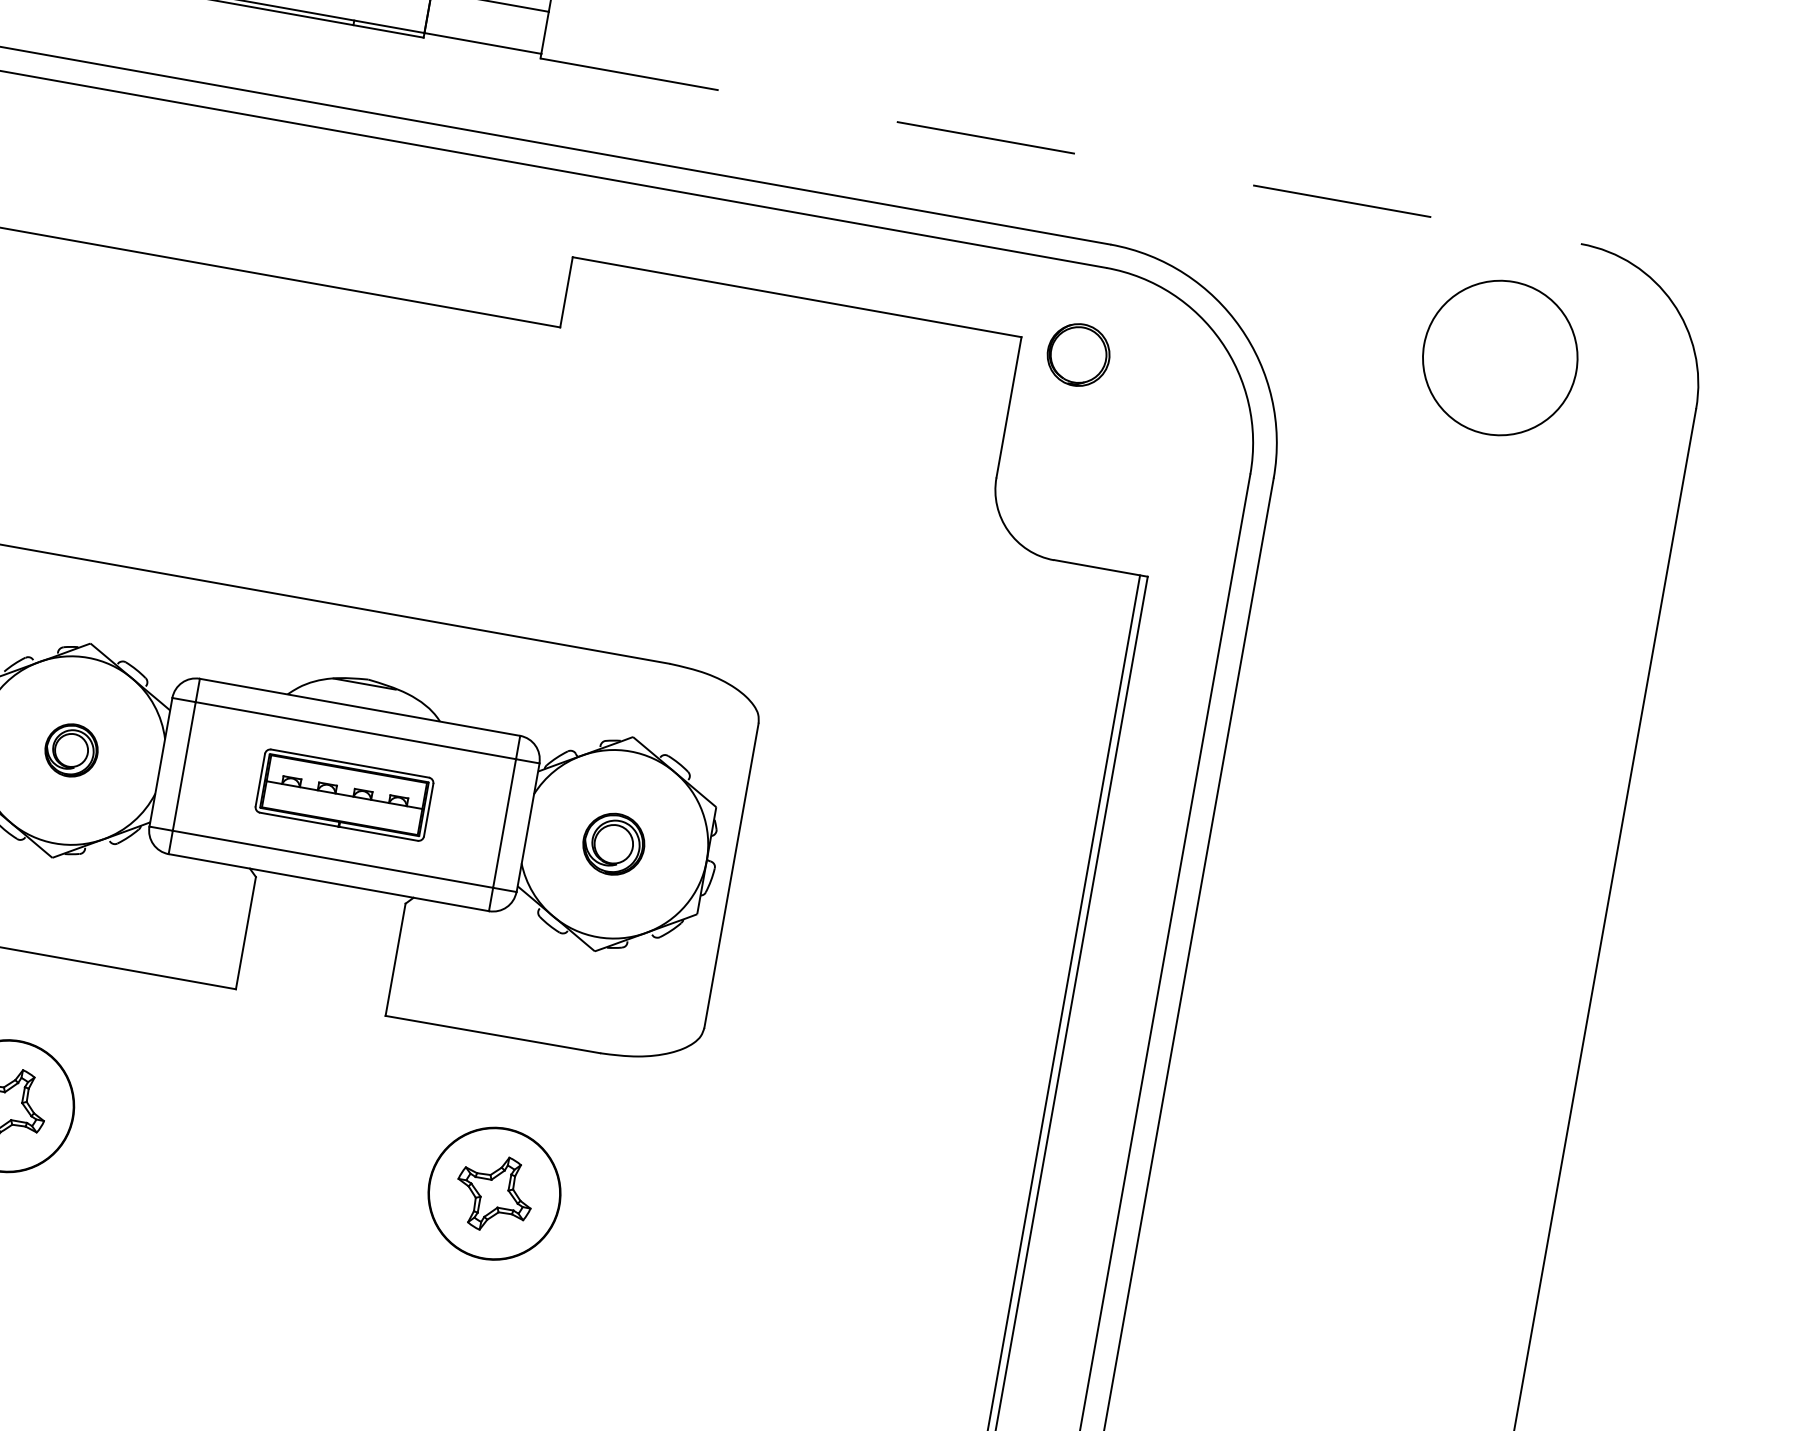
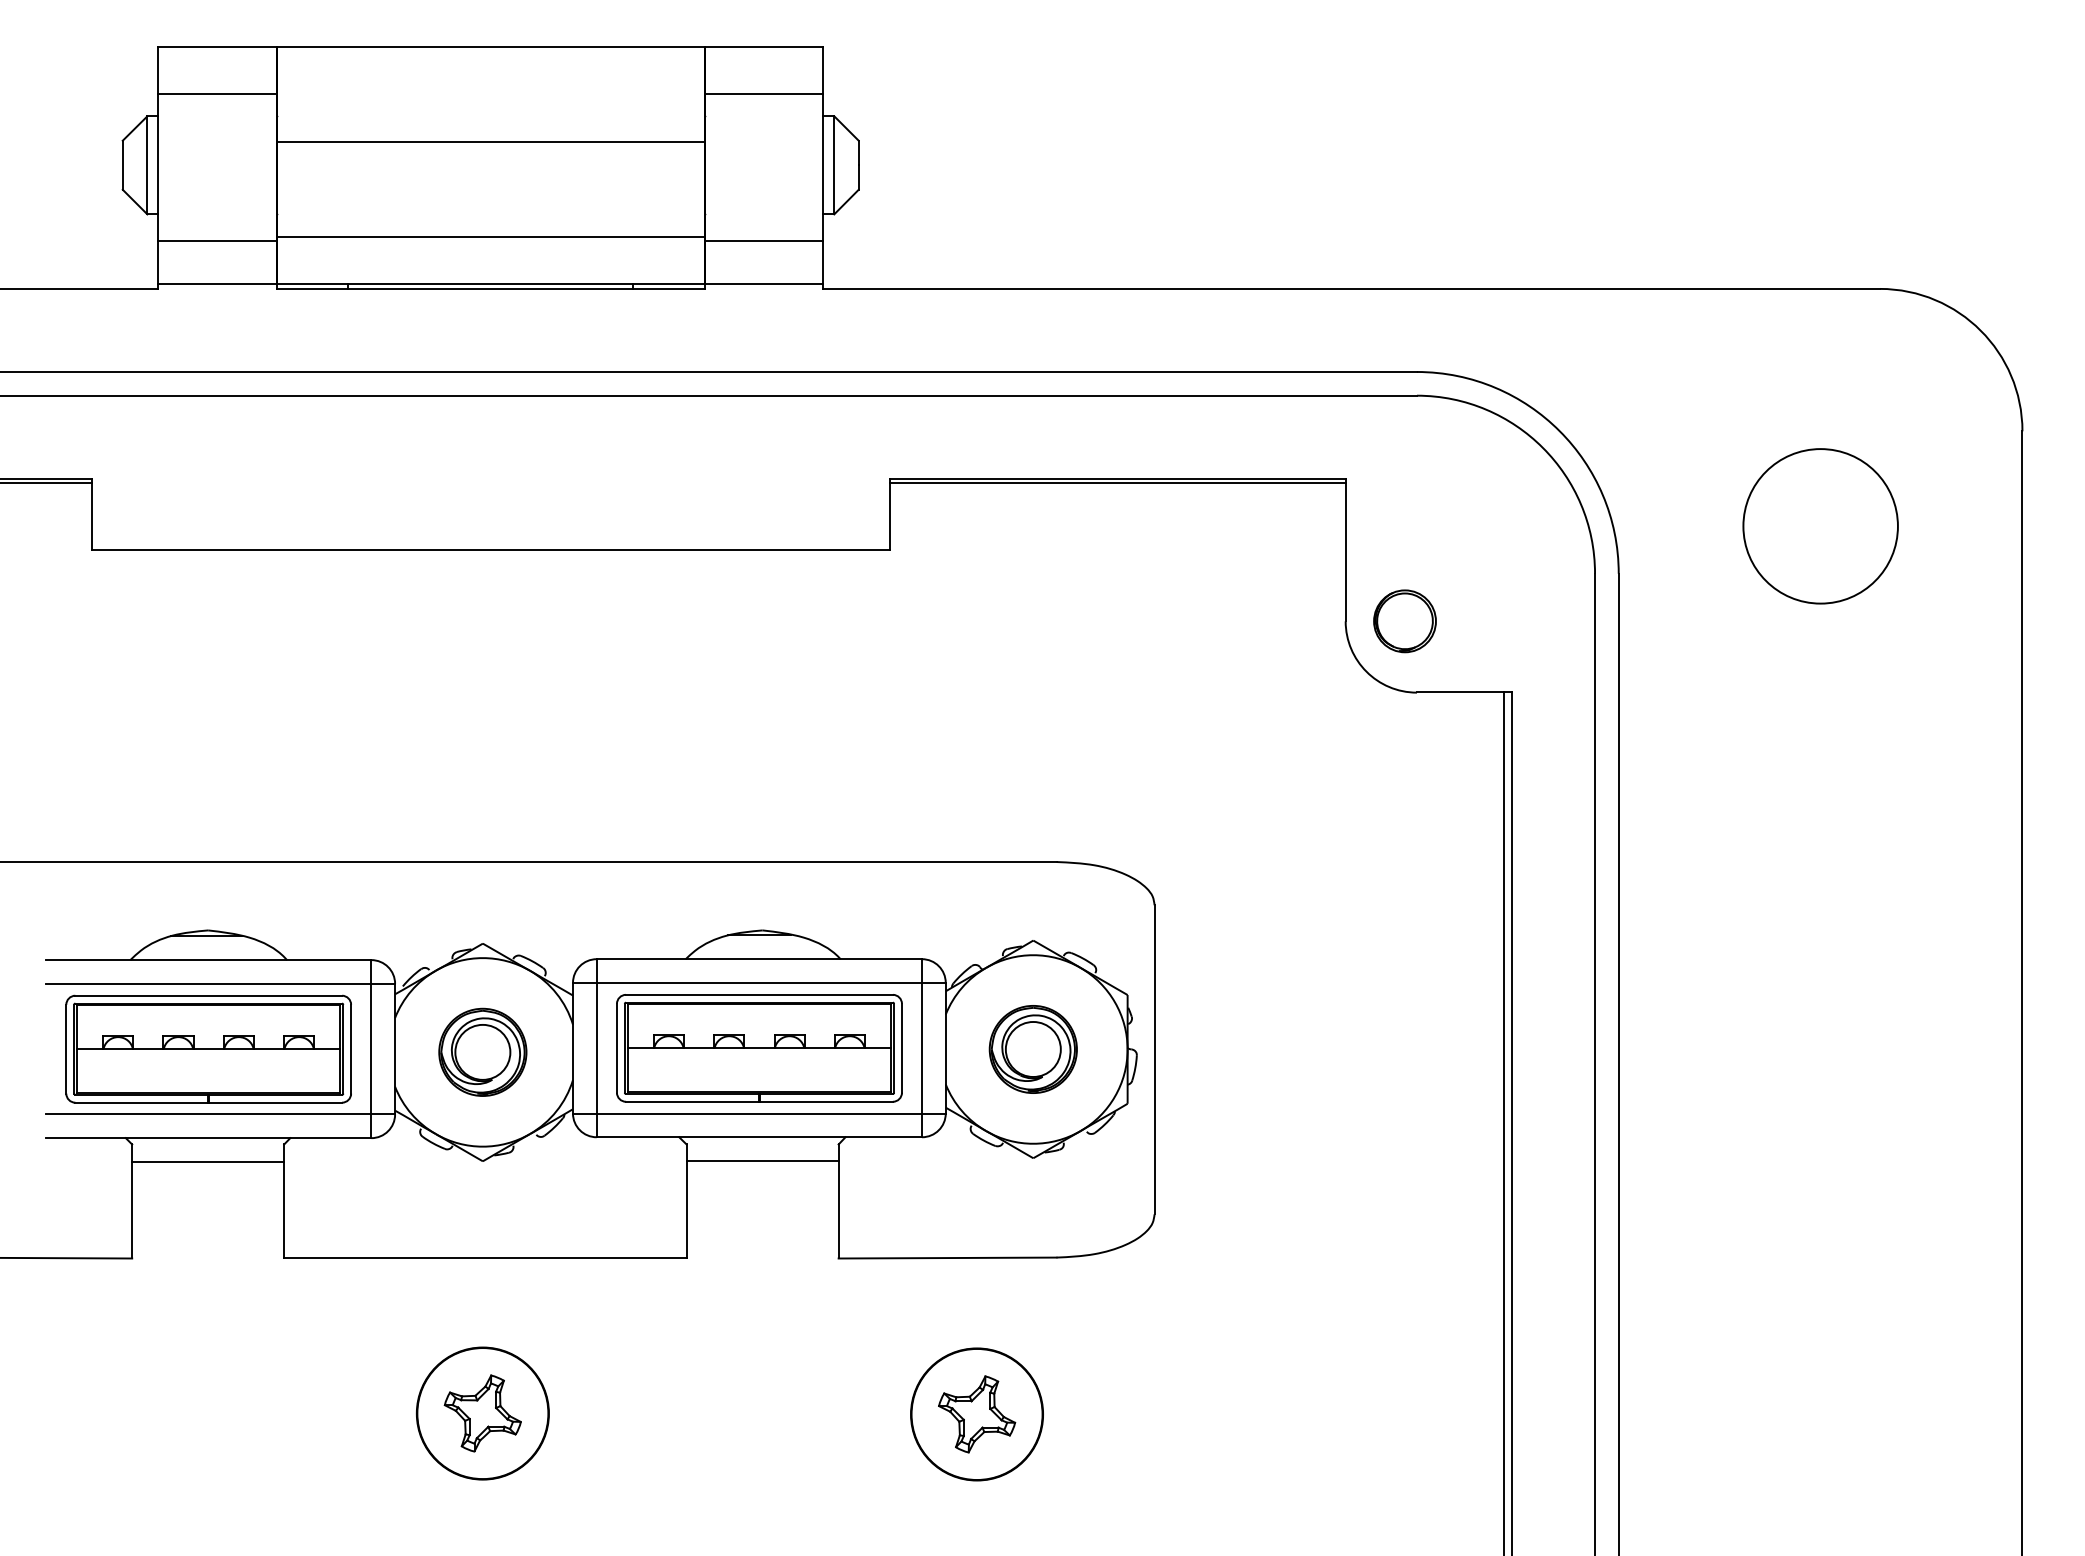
line: (1061, 151) -> (1352, 288), dashed -> solid
line: (796, 300) -> (1117, 482), added
part: (1078, 355) -> (1404, 621), moved
circle: (1500, 358) -> (1820, 526), moved
part: (71, 749) -> (482, 1051), size x1.67
part: (344, 795) -> (759, 1048), size x1.67
part: (613, 844) -> (1032, 1049), size x1.43
line: (327, 907) -> (762, 1161), added

